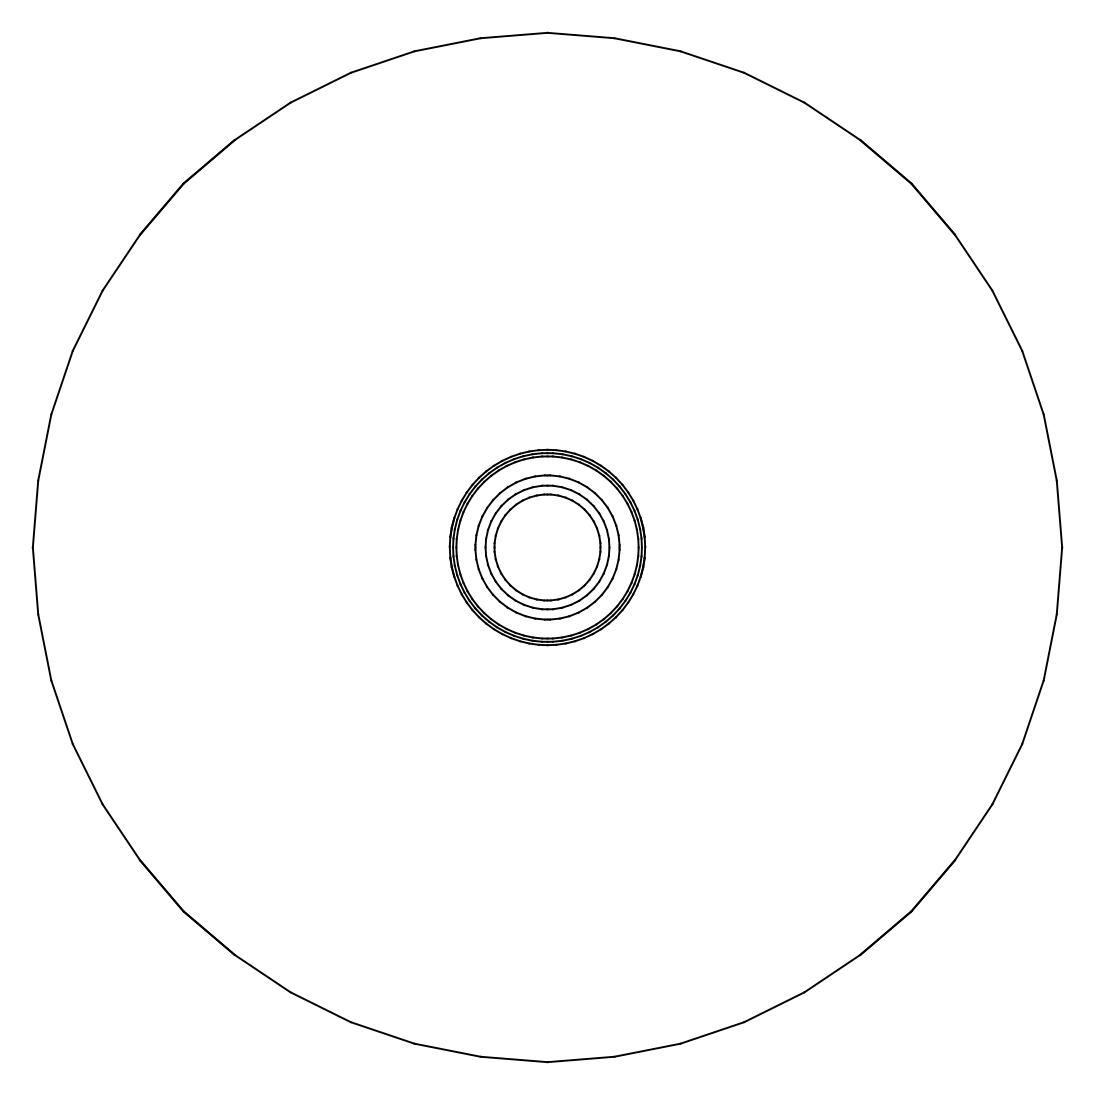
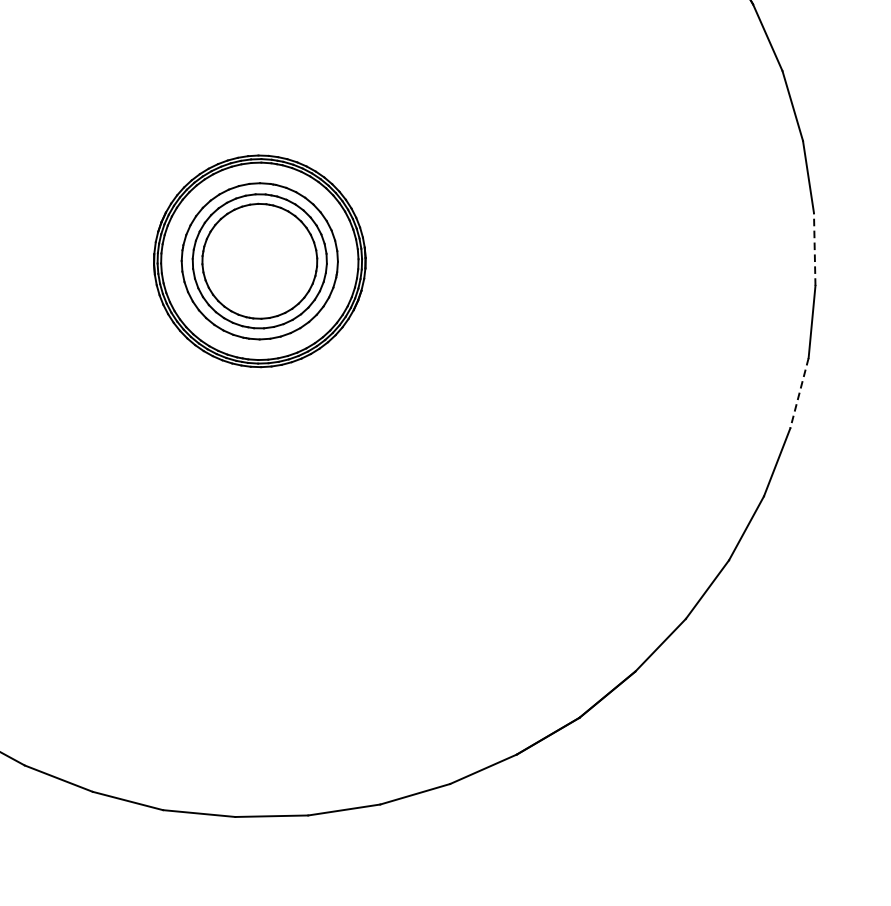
line: (1050, 447) -> (815, 249), solid -> dashed
line: (1059, 580) -> (799, 392), solid -> dashed

